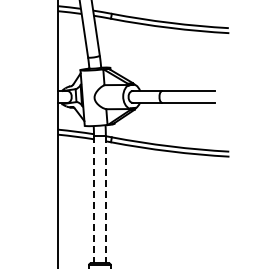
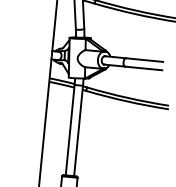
line: (94, 199) -> (70, 130), dashed -> solid
line: (105, 199) -> (78, 130), dashed -> solid

